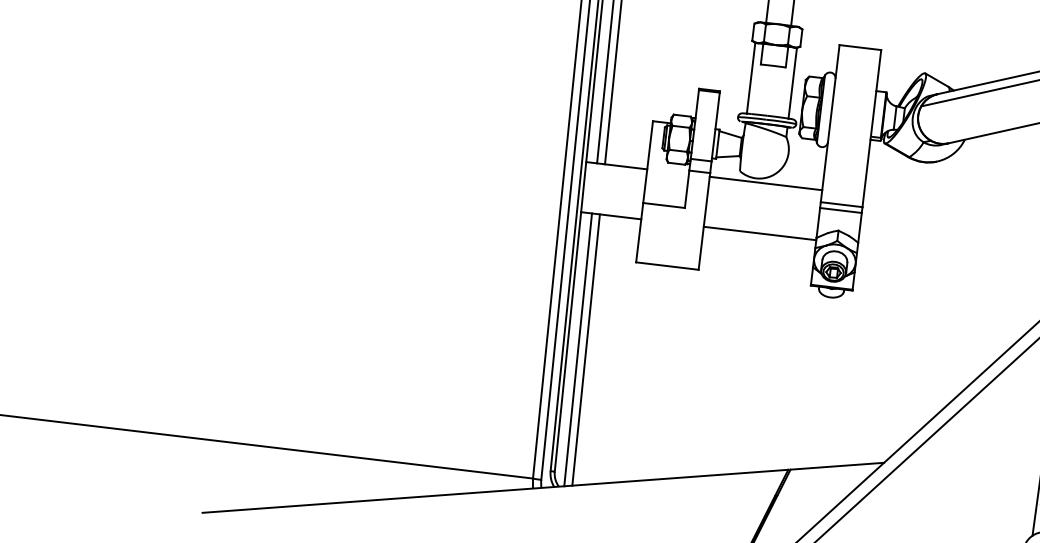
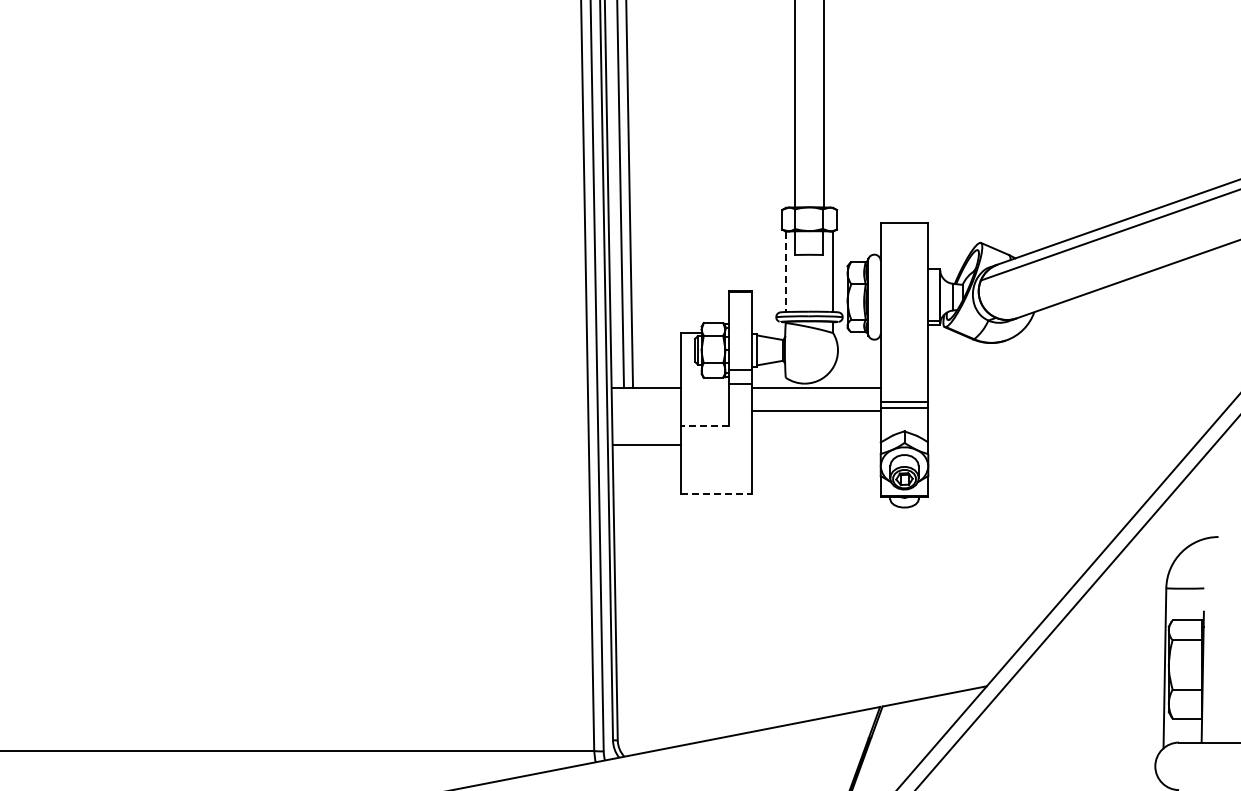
line: (750, 78) -> (785, 272), solid -> dashed
line: (663, 205) -> (704, 426), solid -> dashed
line: (759, 233) -> (816, 411), moved
line: (667, 266) -> (716, 494), solid -> dashed
line: (577, 350) -> (627, 600), removed
line: (585, 350) -> (636, 599), removed

